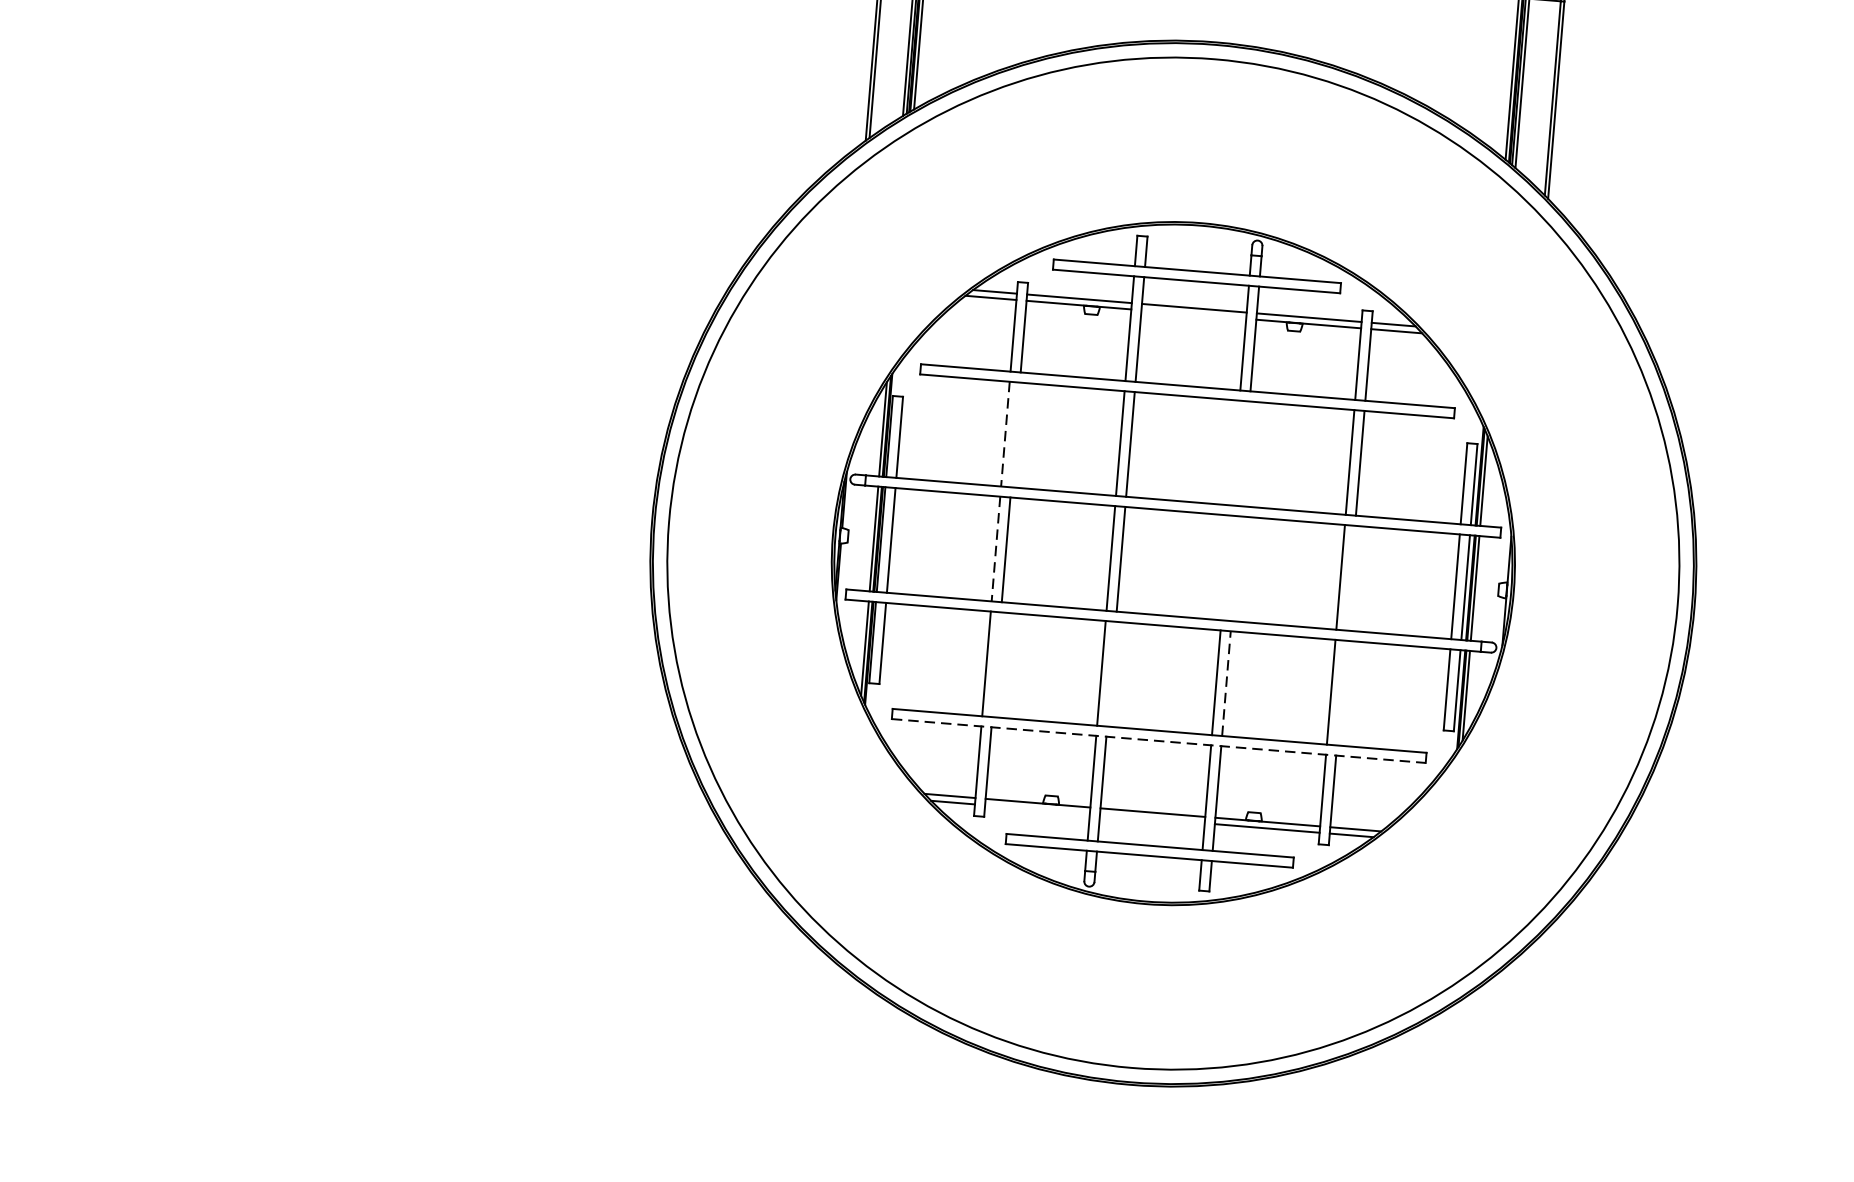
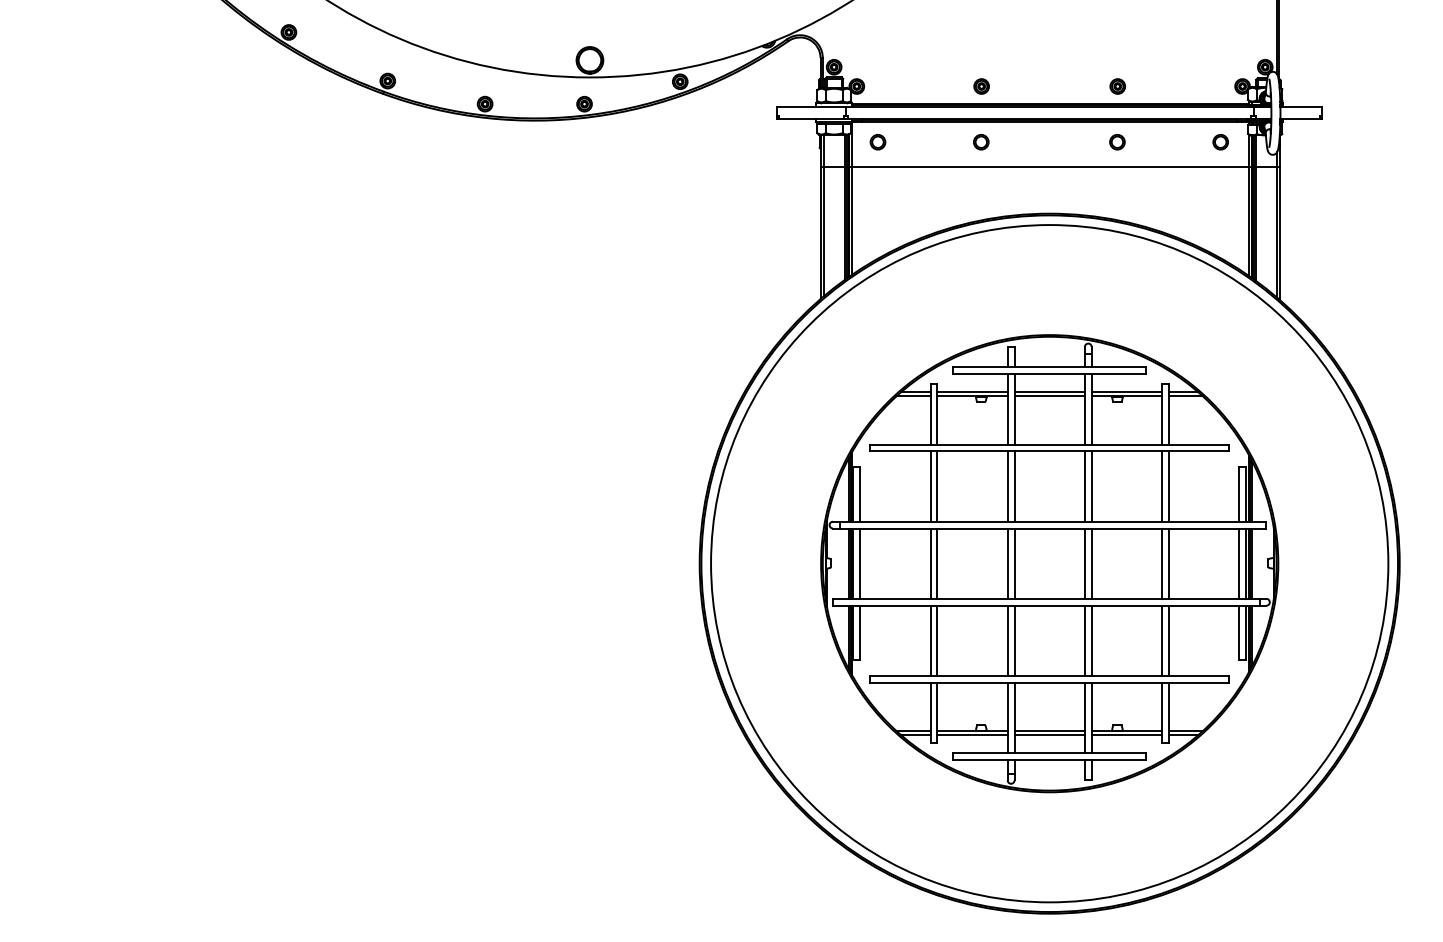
line: (1193, 314) -> (1049, 396), added
line: (1015, 434) -> (937, 486), added
line: (1005, 435) -> (930, 487), dashed -> solid
line: (1234, 452) -> (1084, 486), added
line: (1245, 453) -> (1091, 486), added
line: (995, 550) -> (930, 564), dashed -> solid
line: (1225, 567) -> (1084, 563), added
line: (1235, 568) -> (1091, 563), added
line: (1350, 577) -> (1168, 563), added
line: (996, 664) -> (937, 640), added
line: (1111, 673) -> (1014, 640), added
line: (1226, 683) -> (1091, 640), dashed -> solid
line: (1340, 692) -> (1168, 640), added
line: (1160, 740) -> (1050, 682), dashed -> solid
line: (1037, 809) -> (972, 735), added
line: (1152, 819) -> (1049, 735), added

